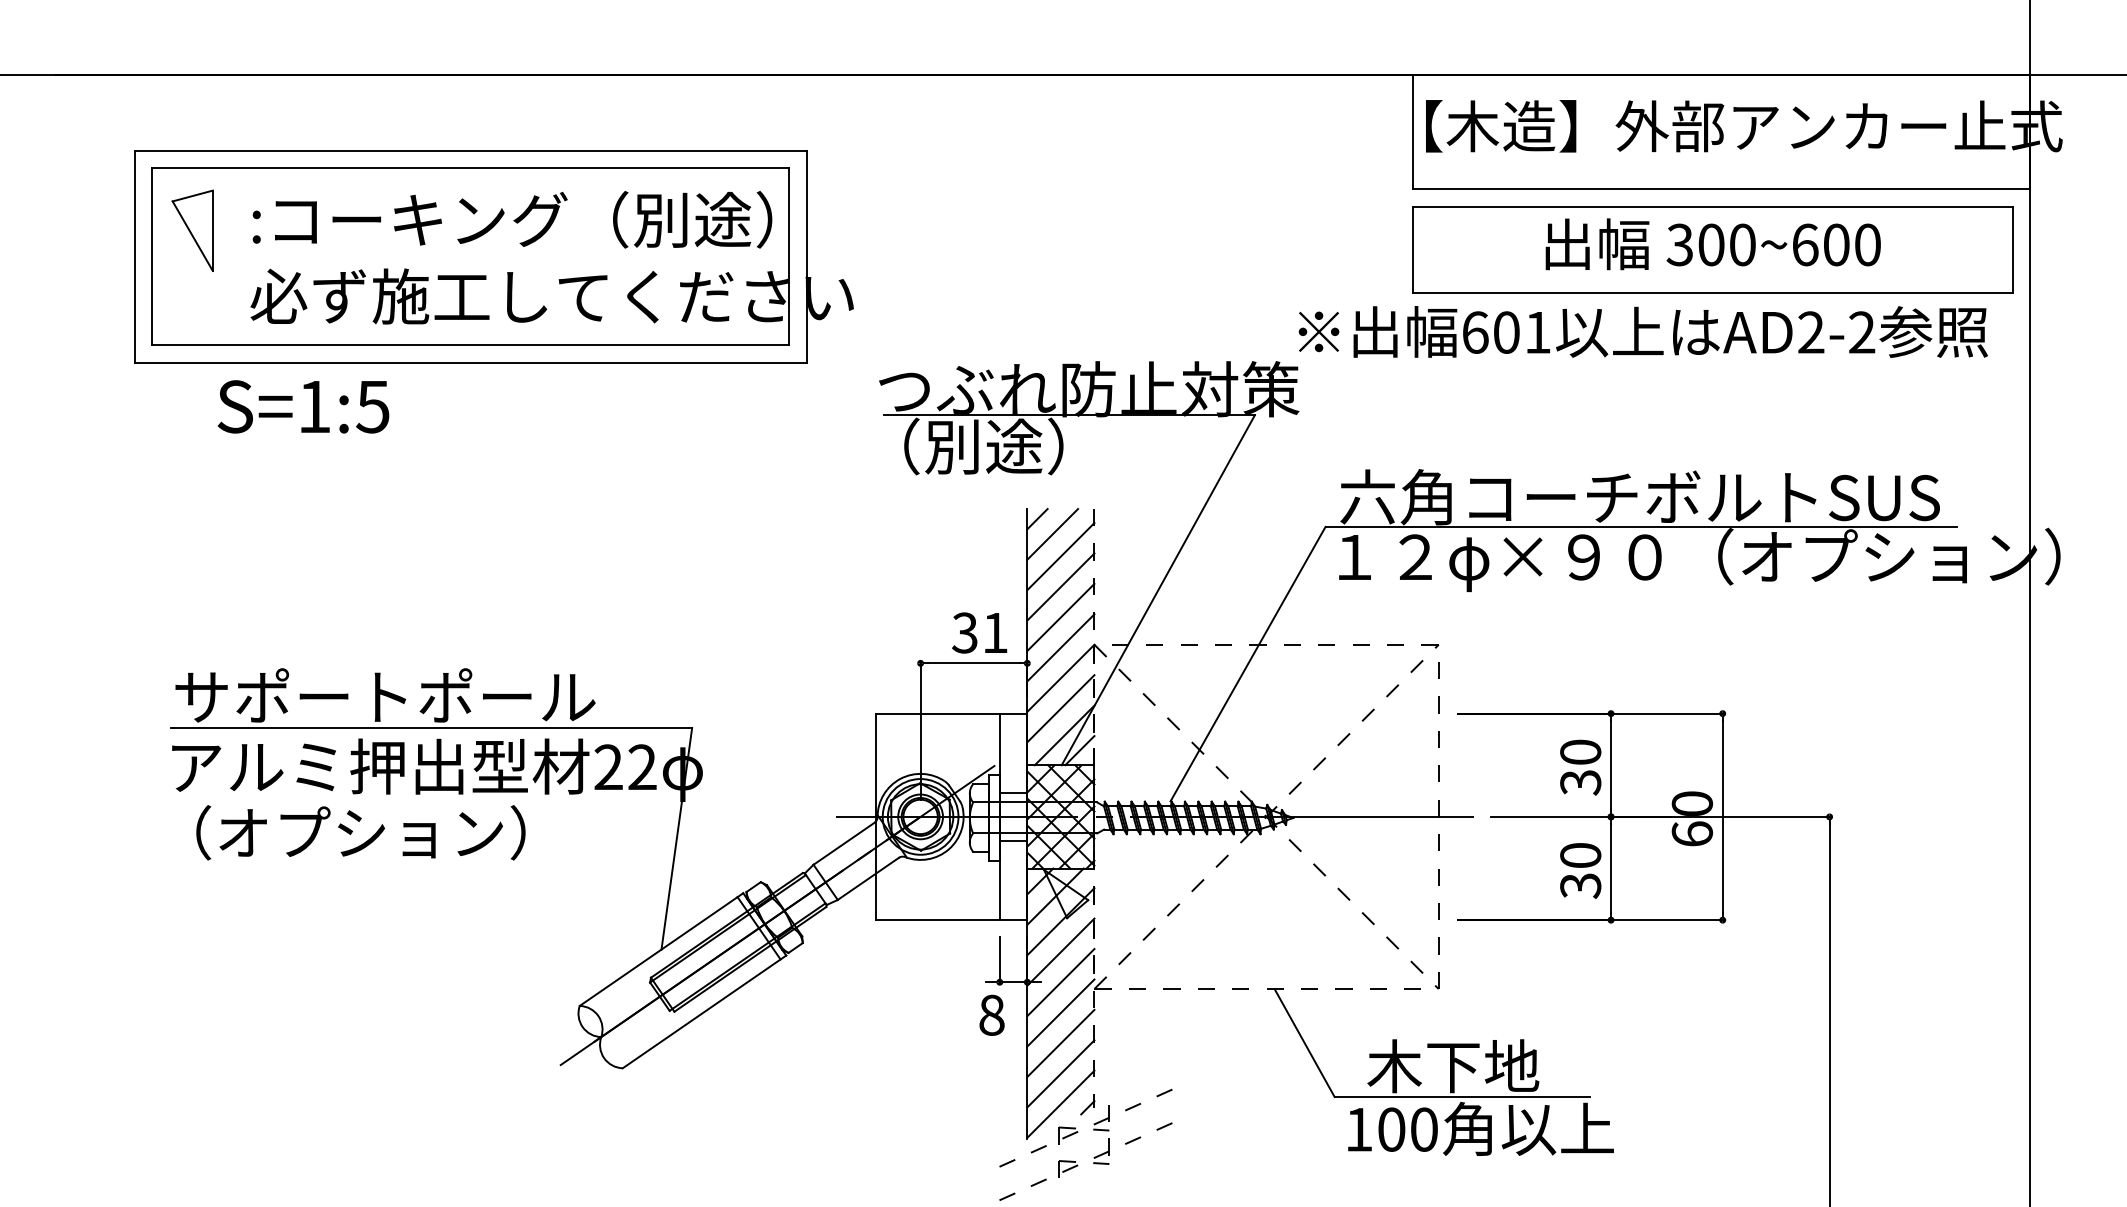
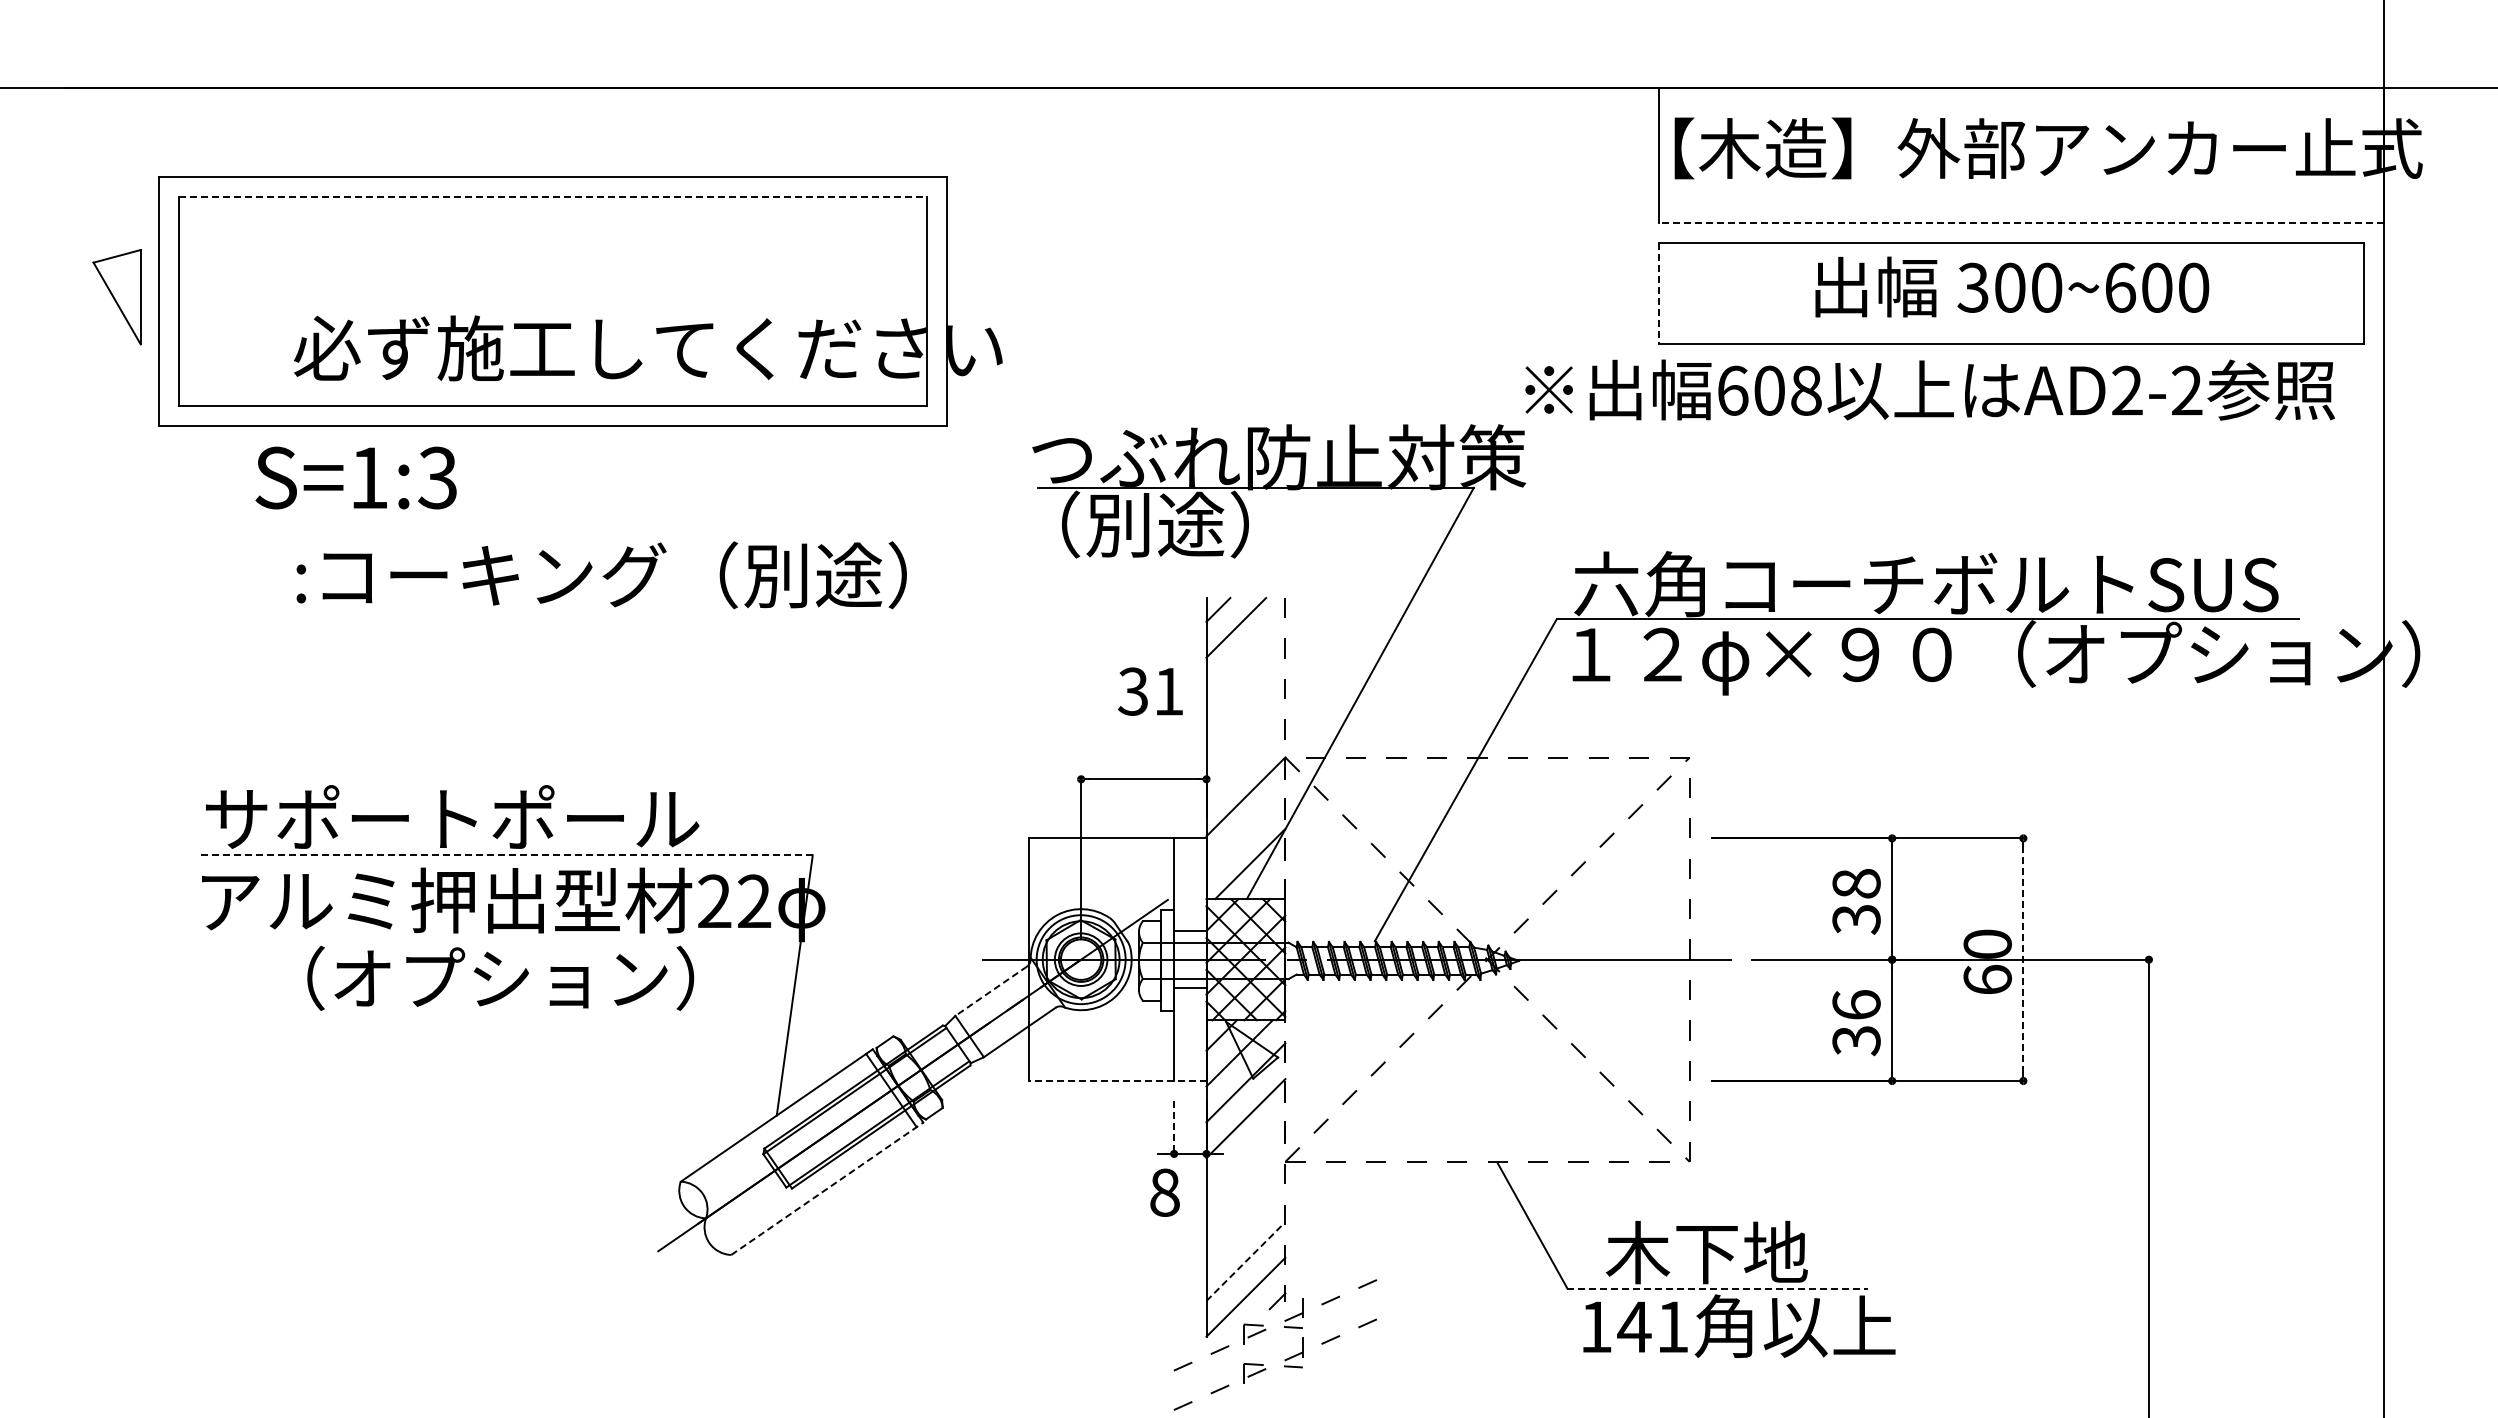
line: (471, 168) -> (553, 197), solid -> dashed
line: (1721, 189) -> (2021, 222), solid -> dashed
text: (512, 219) -> (601, 575), moved
part: (192, 231) -> (116, 297), moved
line: (1412, 249) -> (1659, 293), solid -> dashed
text: (1538, 332) -> (1806, 390), 601 -> 608
text: (372, 406) -> (437, 477), S=1:5 -> S=1:3
line: (1060, 556) -> (1245, 653), removed
line: (1060, 586) -> (1245, 689), removed
line: (1060, 616) -> (1245, 724), removed
text: (979, 632) -> (1150, 691), moved
line: (1060, 647) -> (1245, 760), removed
line: (1060, 708) -> (1245, 832), removed
line: (431, 728) -> (506, 855), solid -> dashed
line: (1080, 750) -> (1268, 881), removed
text: (1580, 752) -> (1856, 883), 30 -> 38
line: (1722, 817) -> (2023, 960), solid -> dashed
text: (360, 832) -> (500, 977), moved
line: (844, 843) -> (991, 991), solid -> dashed
text: (1580, 855) -> (1856, 1004), 30 -> 36
line: (951, 920) -> (1117, 1081), solid -> dashed
line: (1000, 960) -> (1174, 1128), solid -> dashed
line: (1060, 981) -> (1245, 1153), removed
line: (704, 1011) -> (827, 1188), solid -> dashed
line: (1060, 1012) -> (1245, 1189), removed
line: (1060, 1043) -> (1245, 1225), removed
line: (1060, 1073) -> (1245, 1261), solid -> dashed
line: (1463, 1096) -> (1718, 1288), solid -> dashed
text: (1406, 1130) -> (1652, 1327), 100 -> 141

